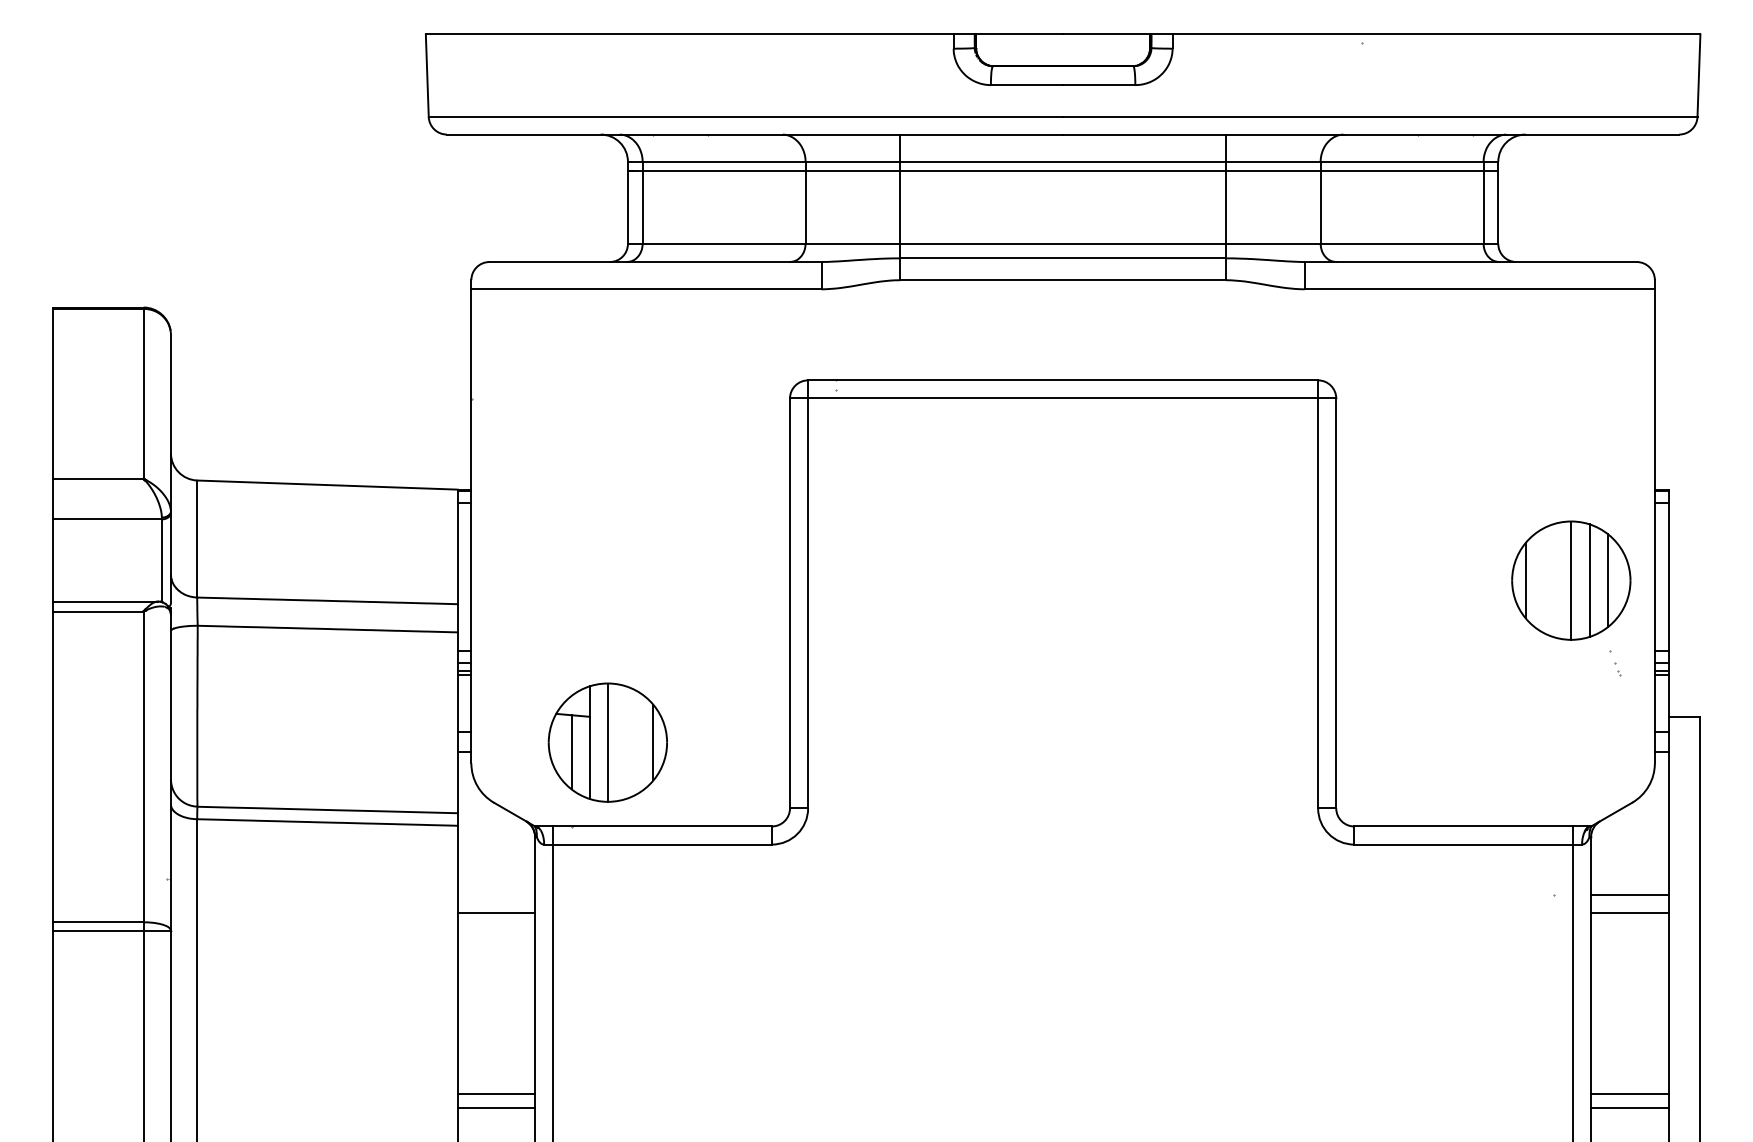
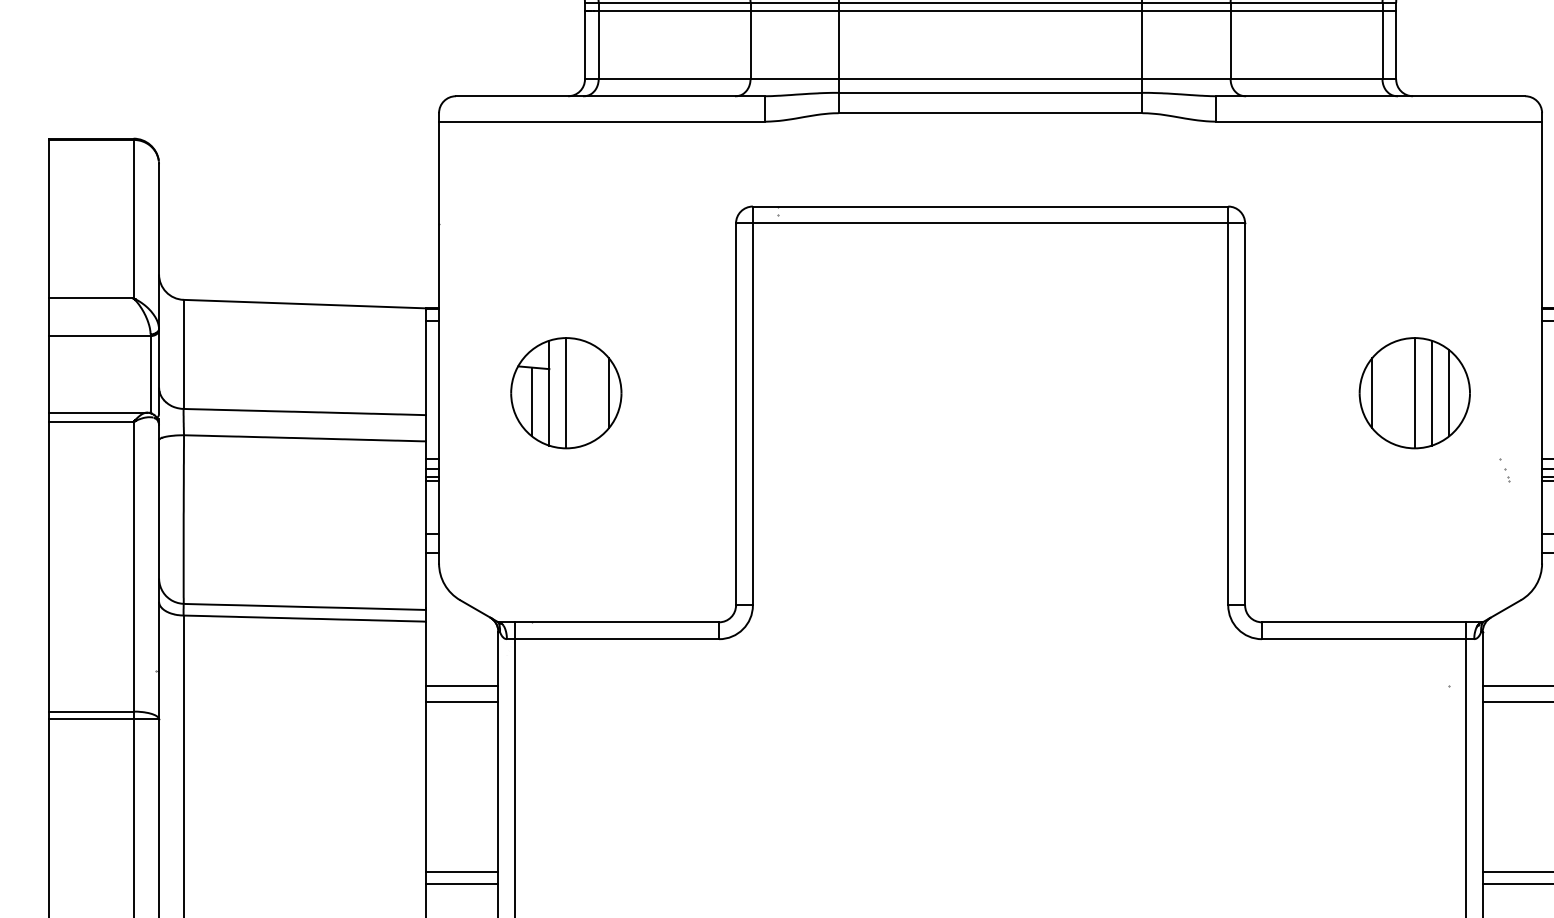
part: (1571, 580) -> (1414, 393), moved
part: (607, 742) -> (565, 393), moved
line: (496, 895) -> (462, 686), added

